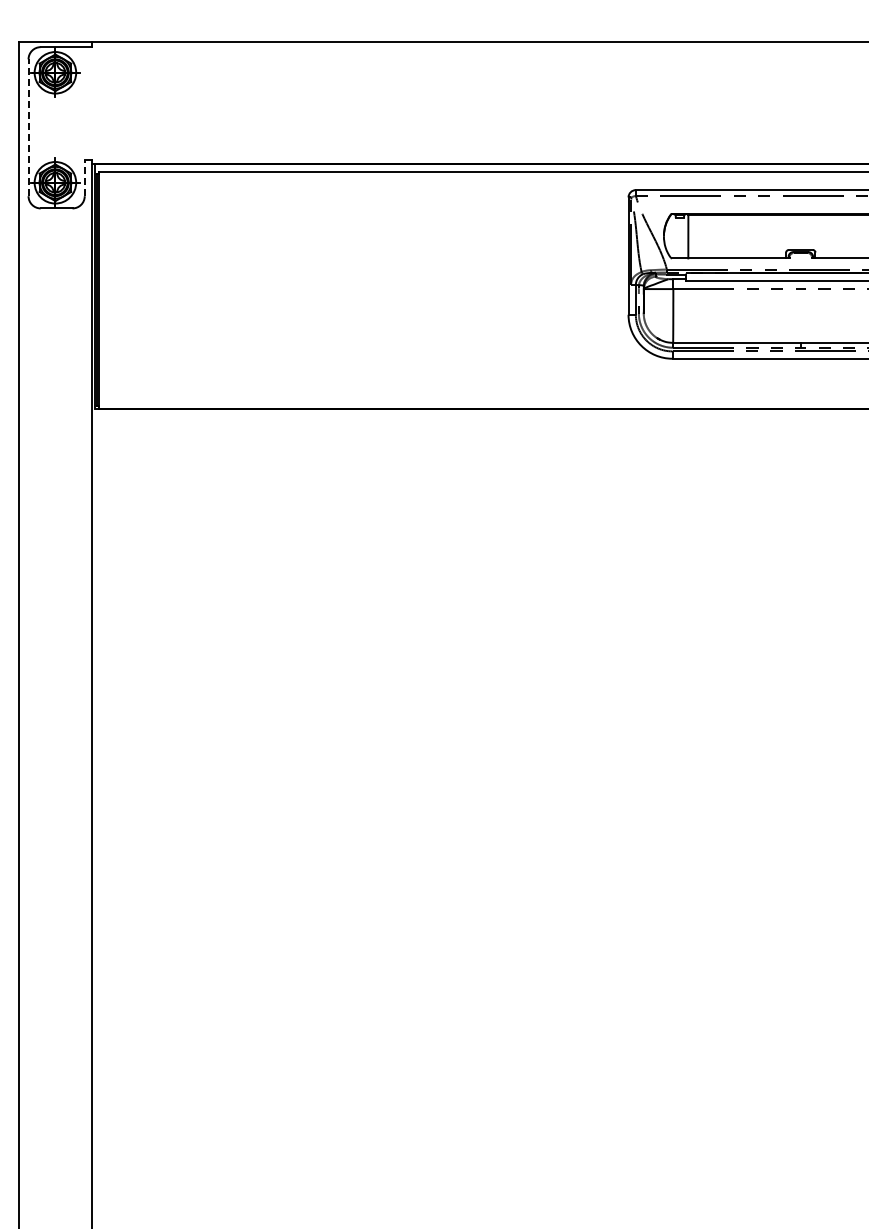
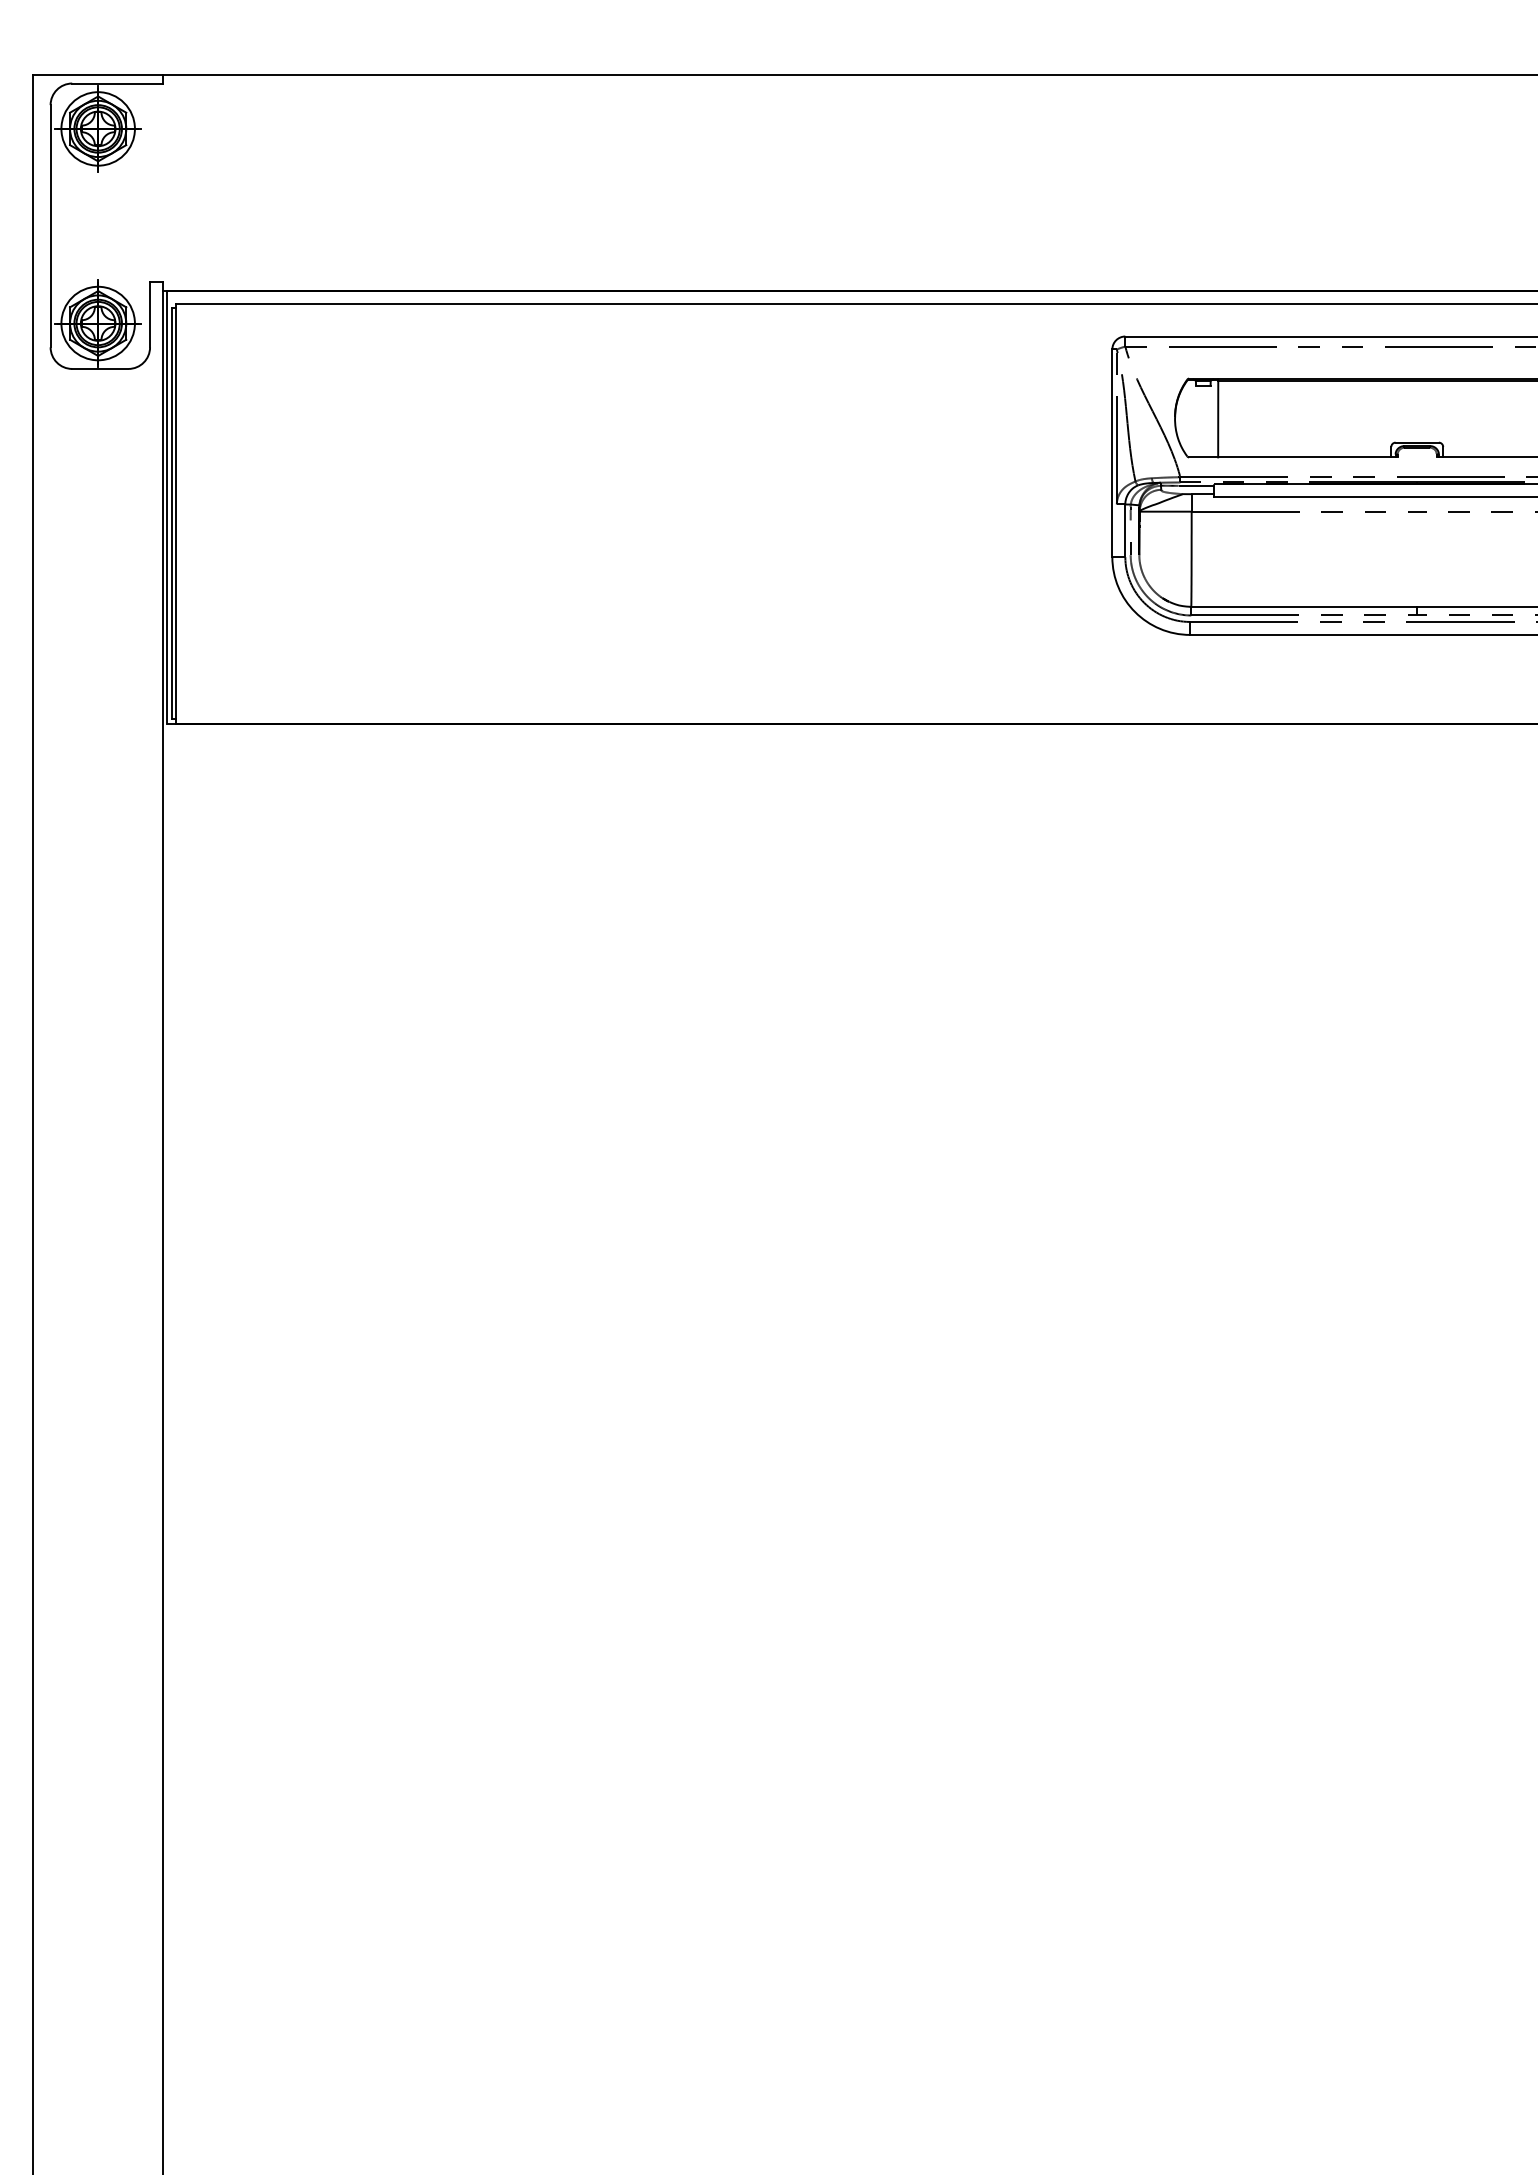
line: (28, 127) -> (50, 225), dashed -> solid
line: (84, 177) -> (149, 314), dashed -> solid

